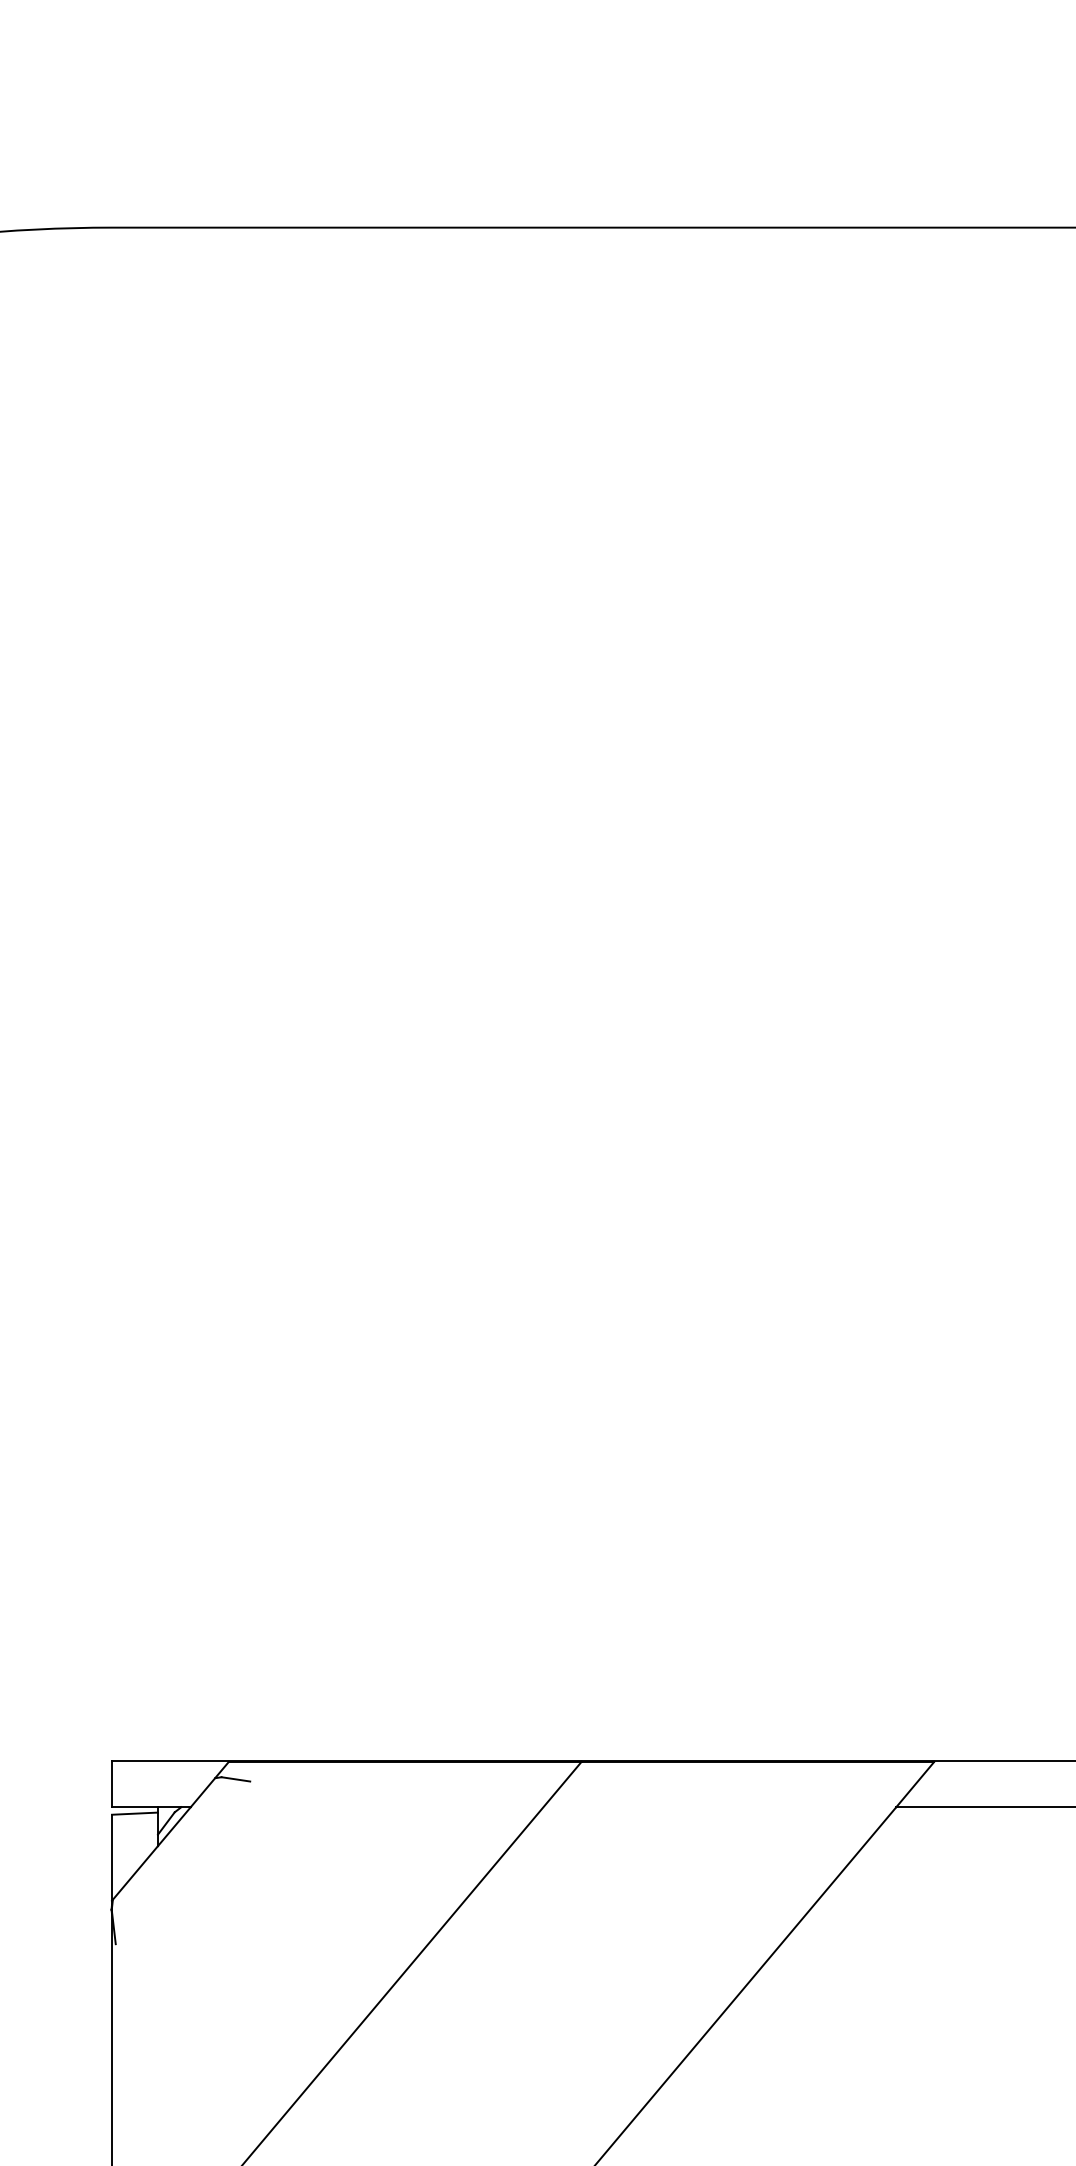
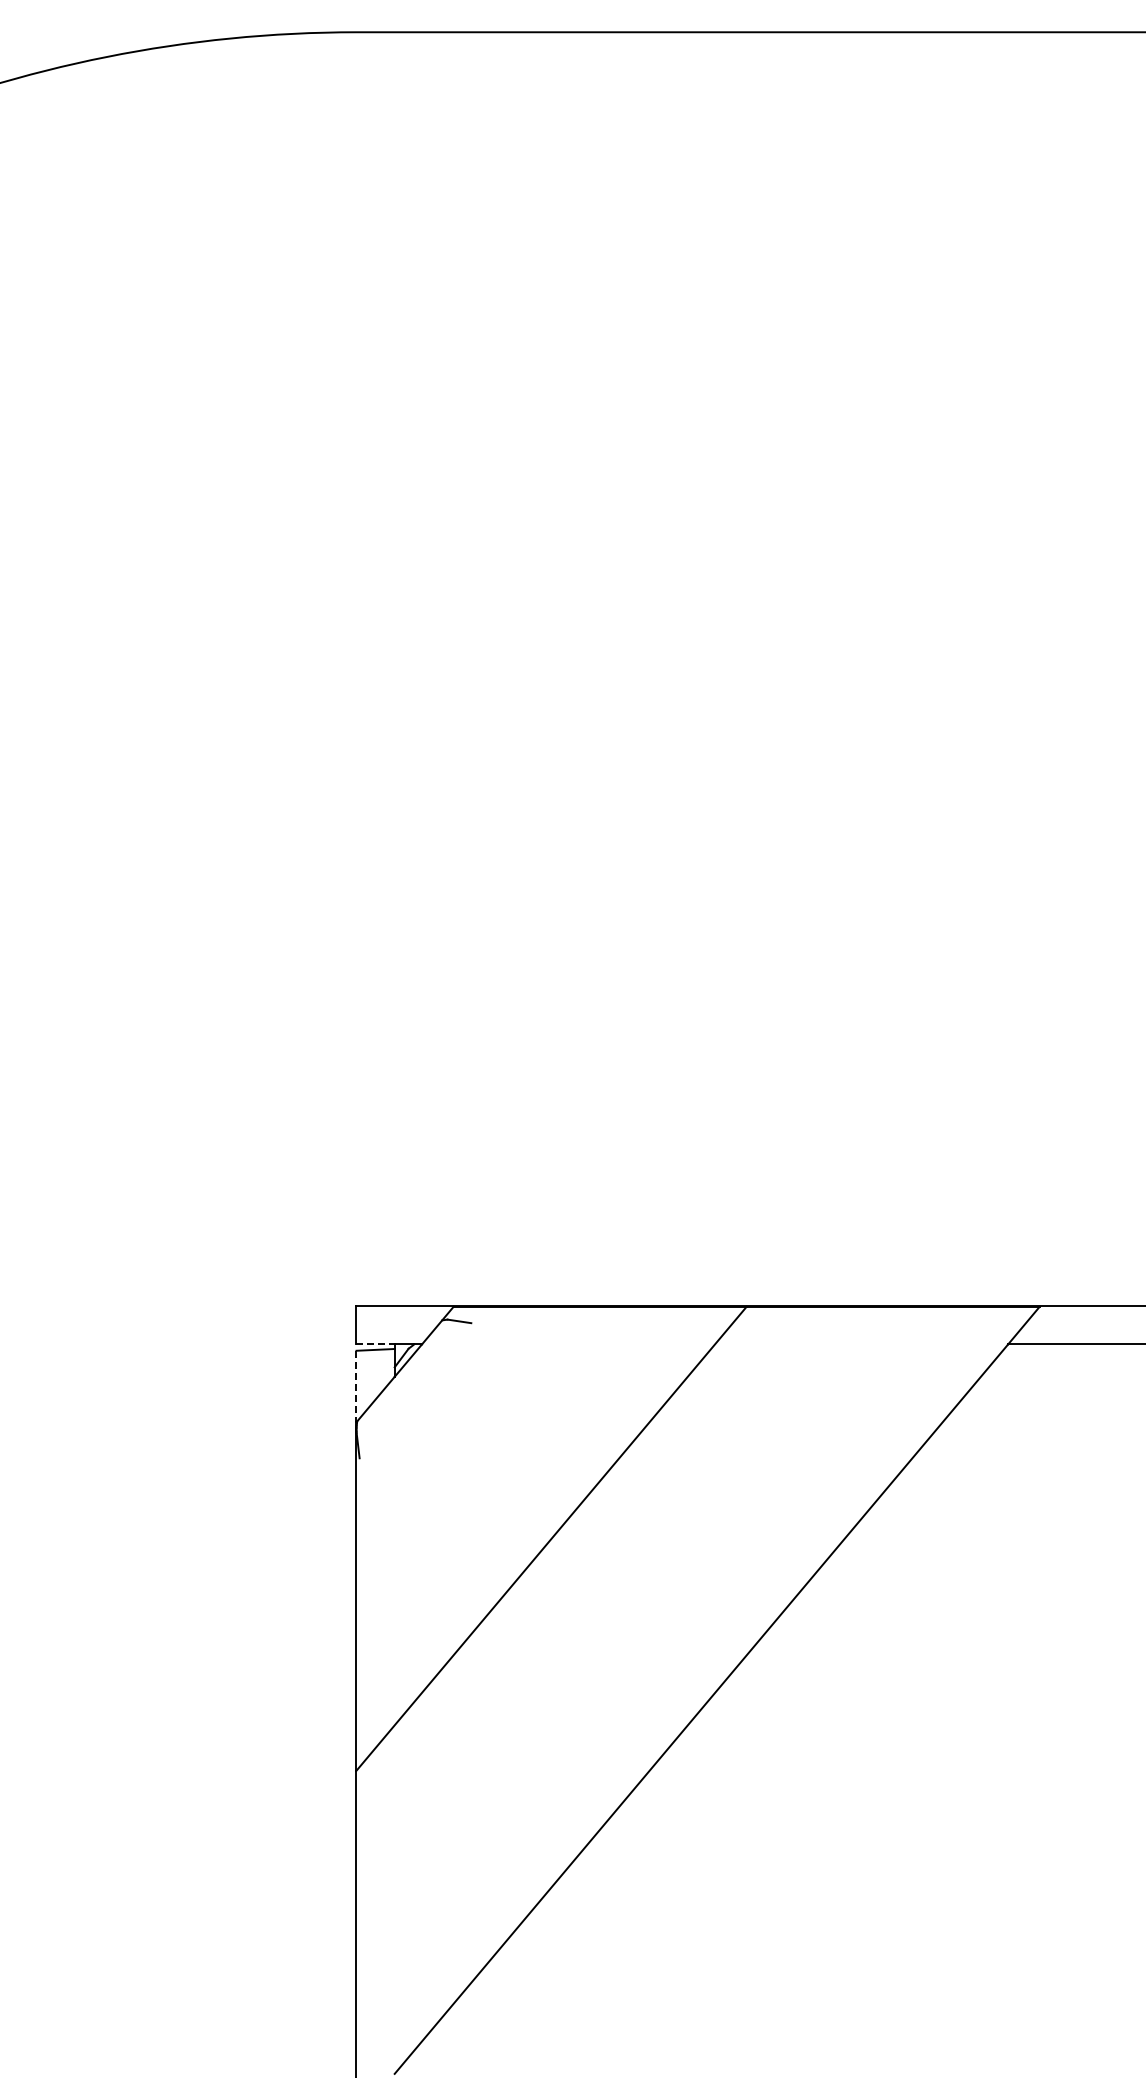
line: (136, 1807) -> (376, 1344), solid -> dashed
line: (112, 1857) -> (356, 1386), solid -> dashed

